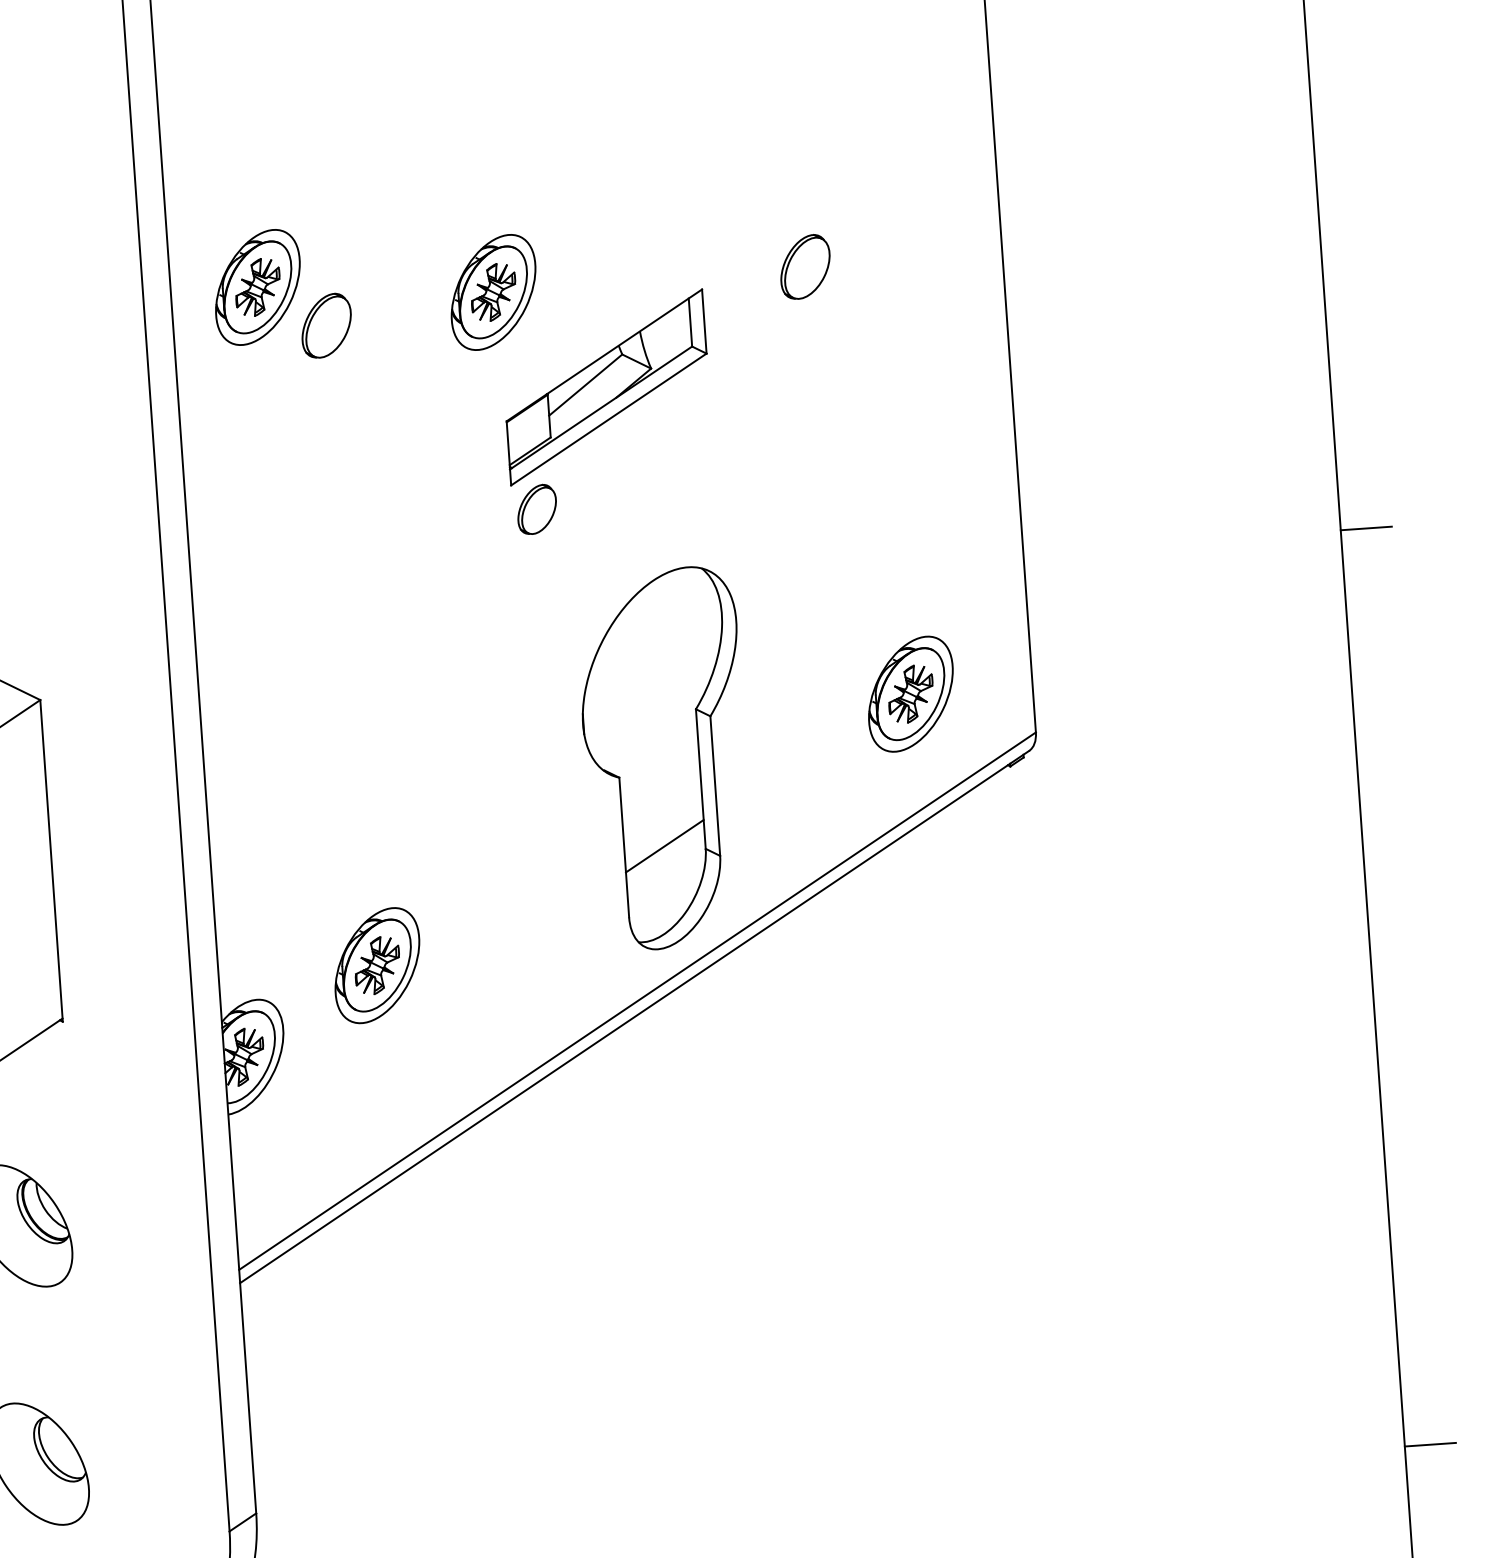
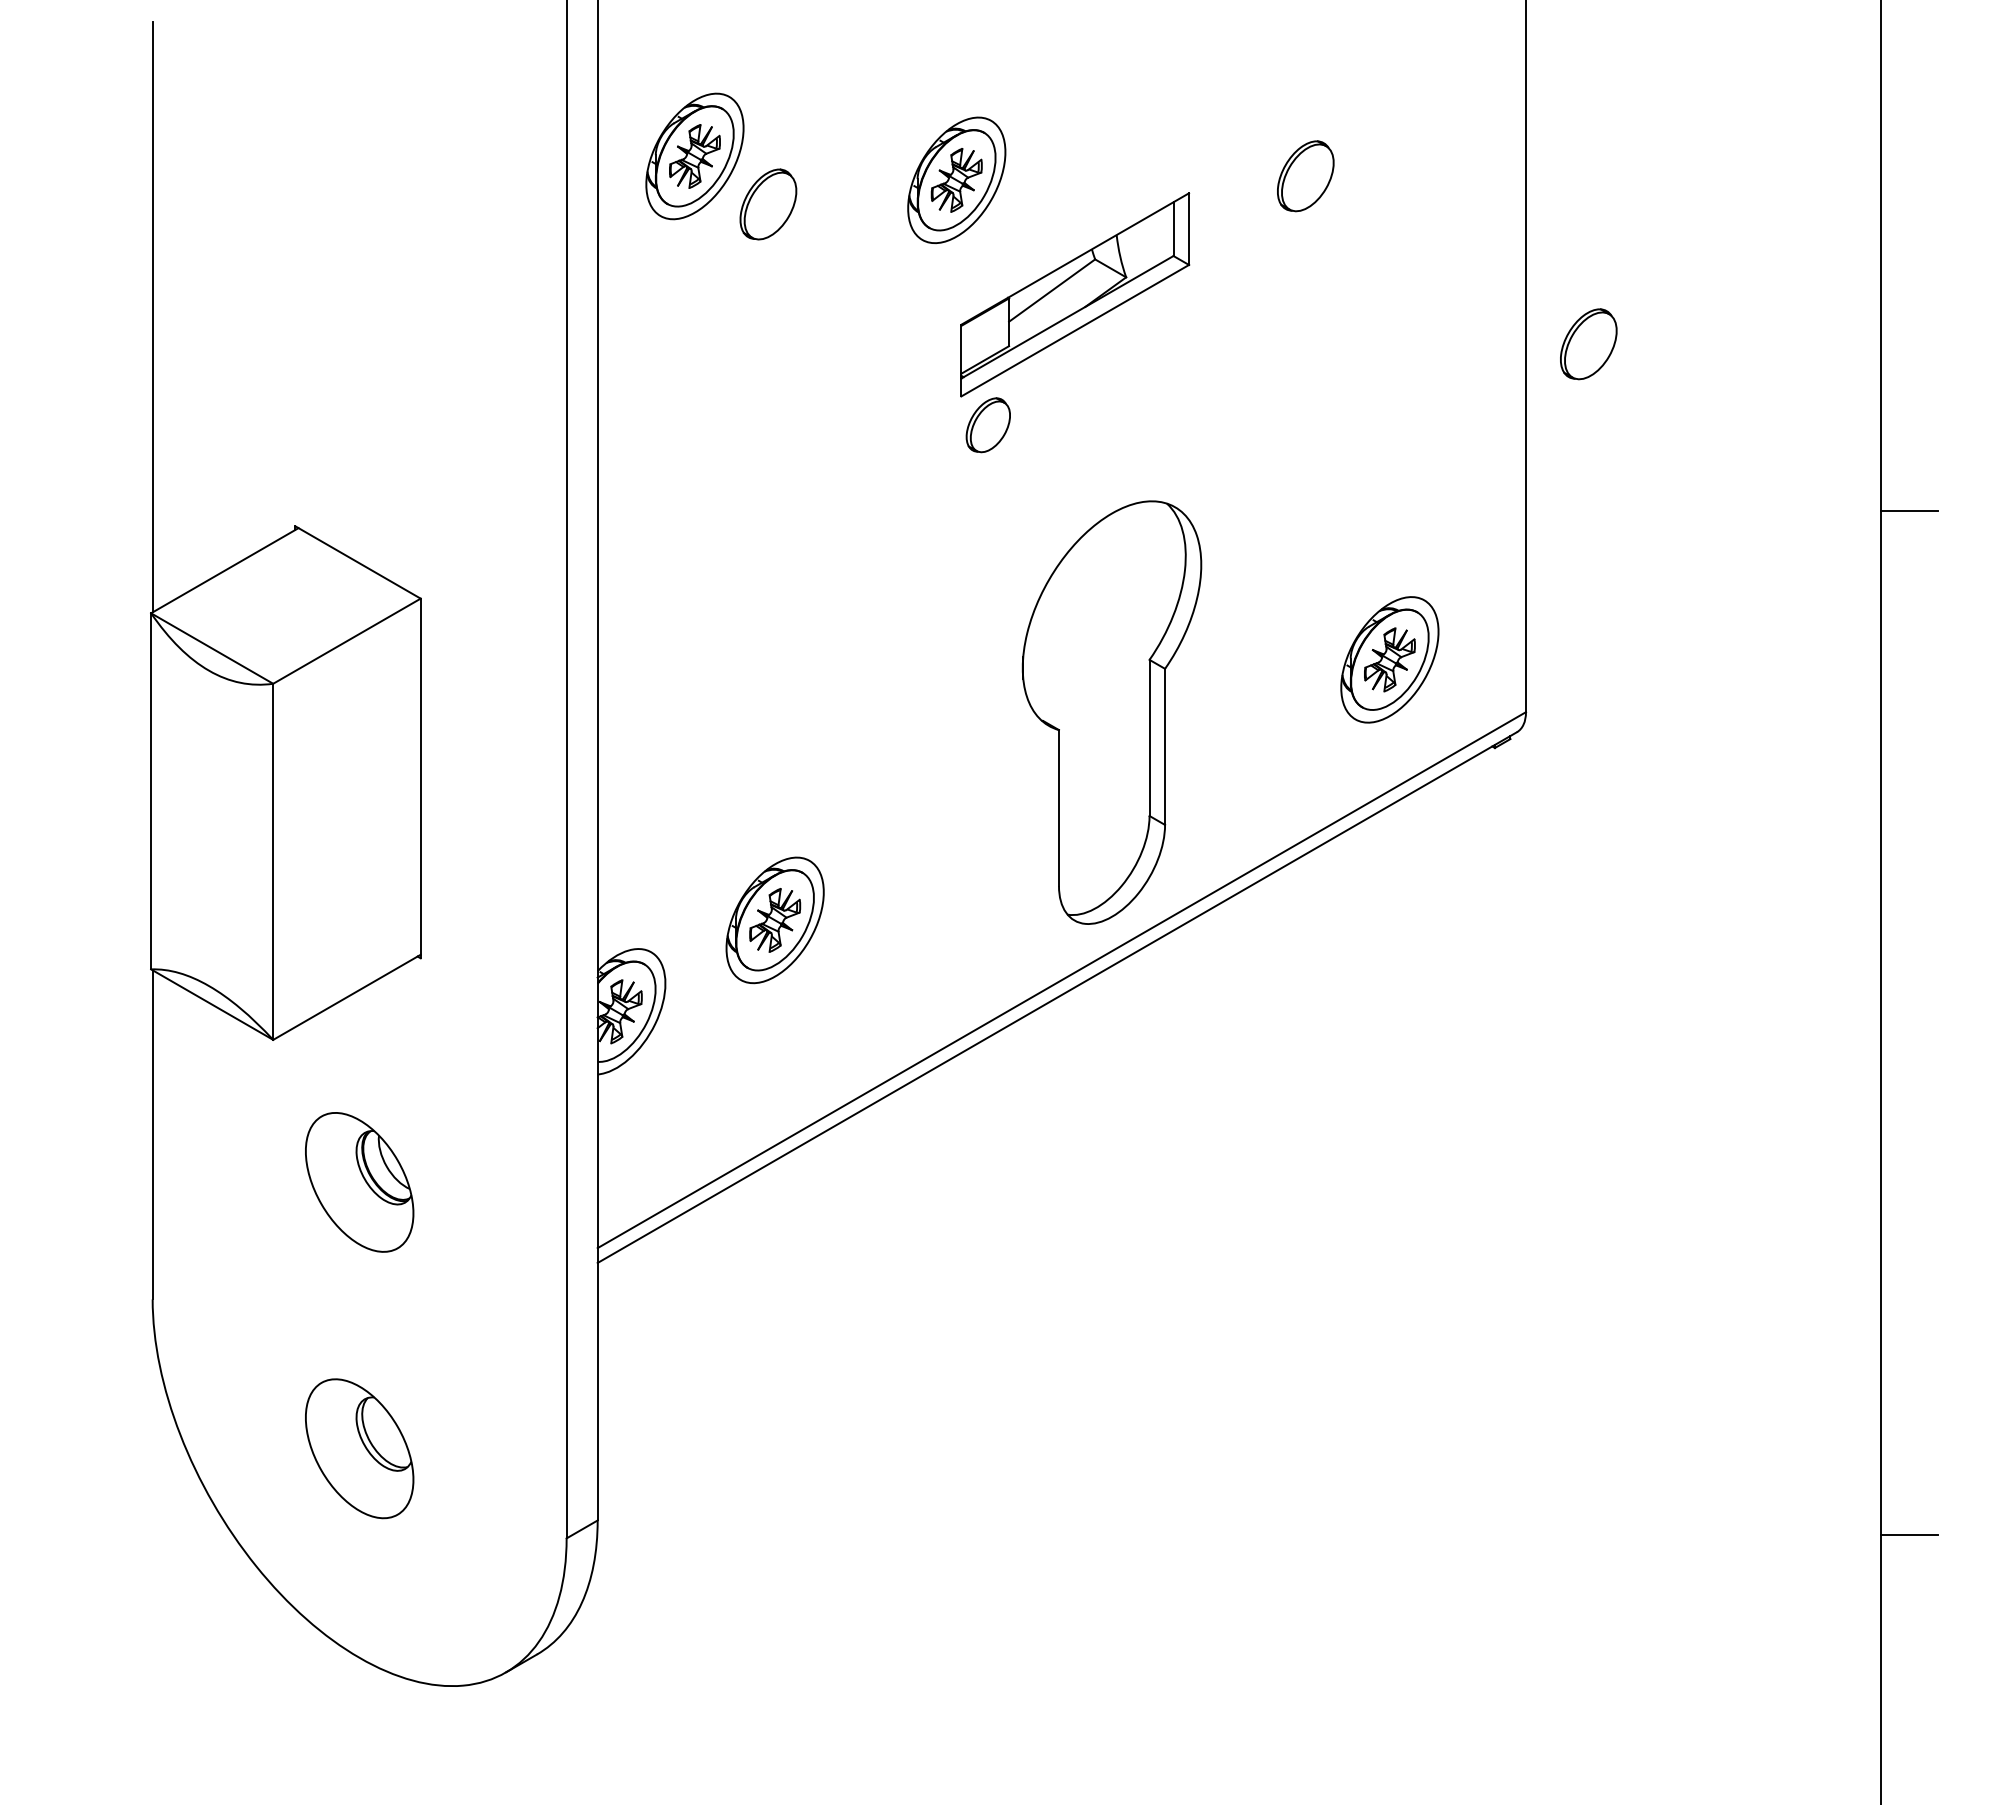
part: (1068, 399) -> (1588, 344), added
line: (664, 845) -> (1103, 809), removed

